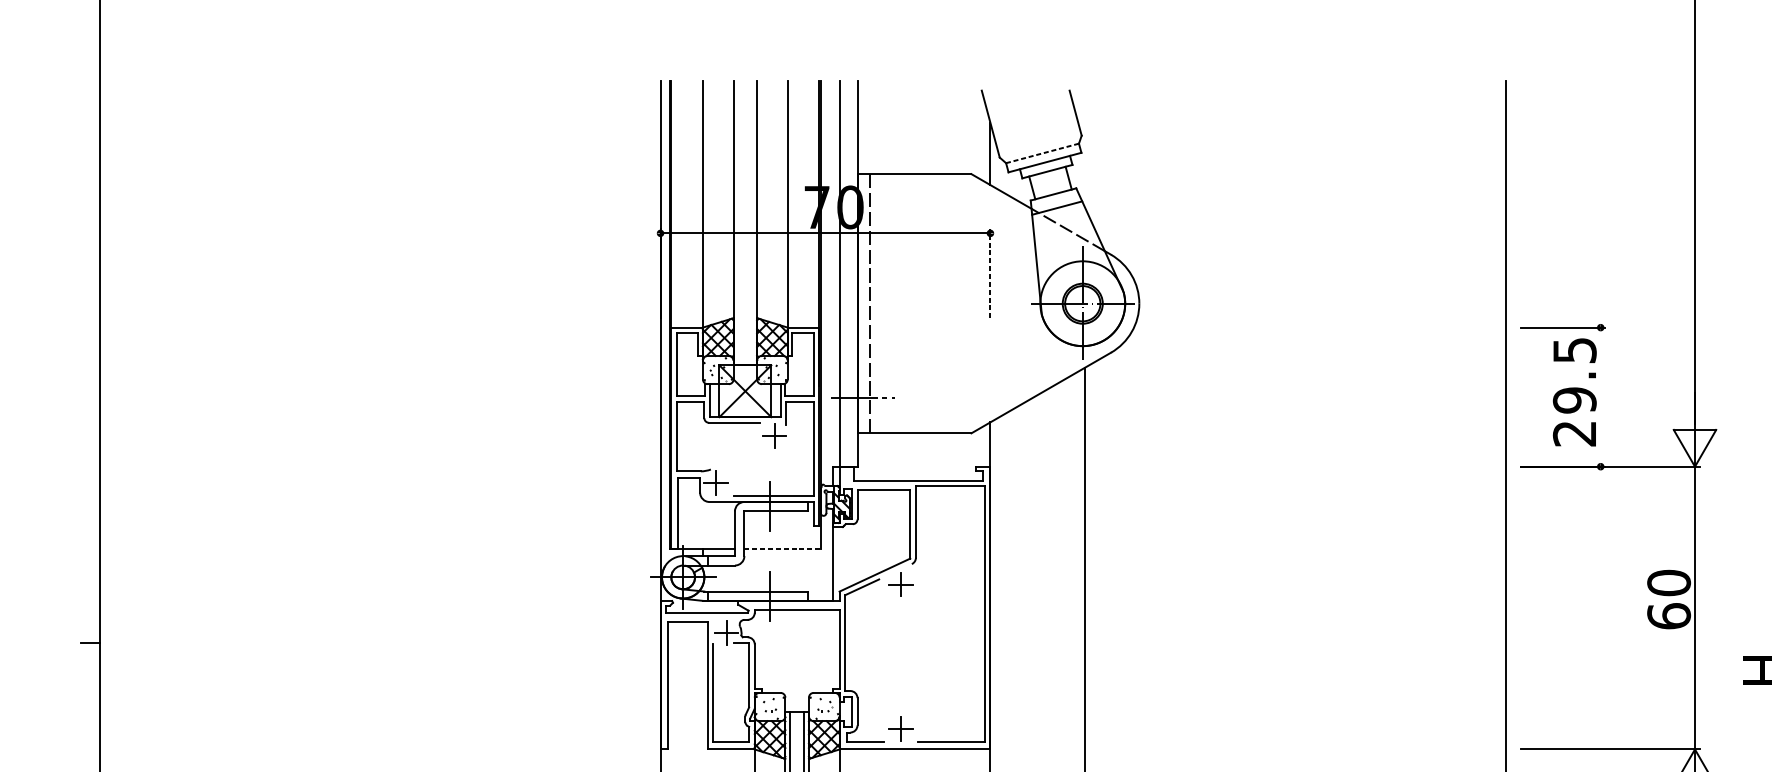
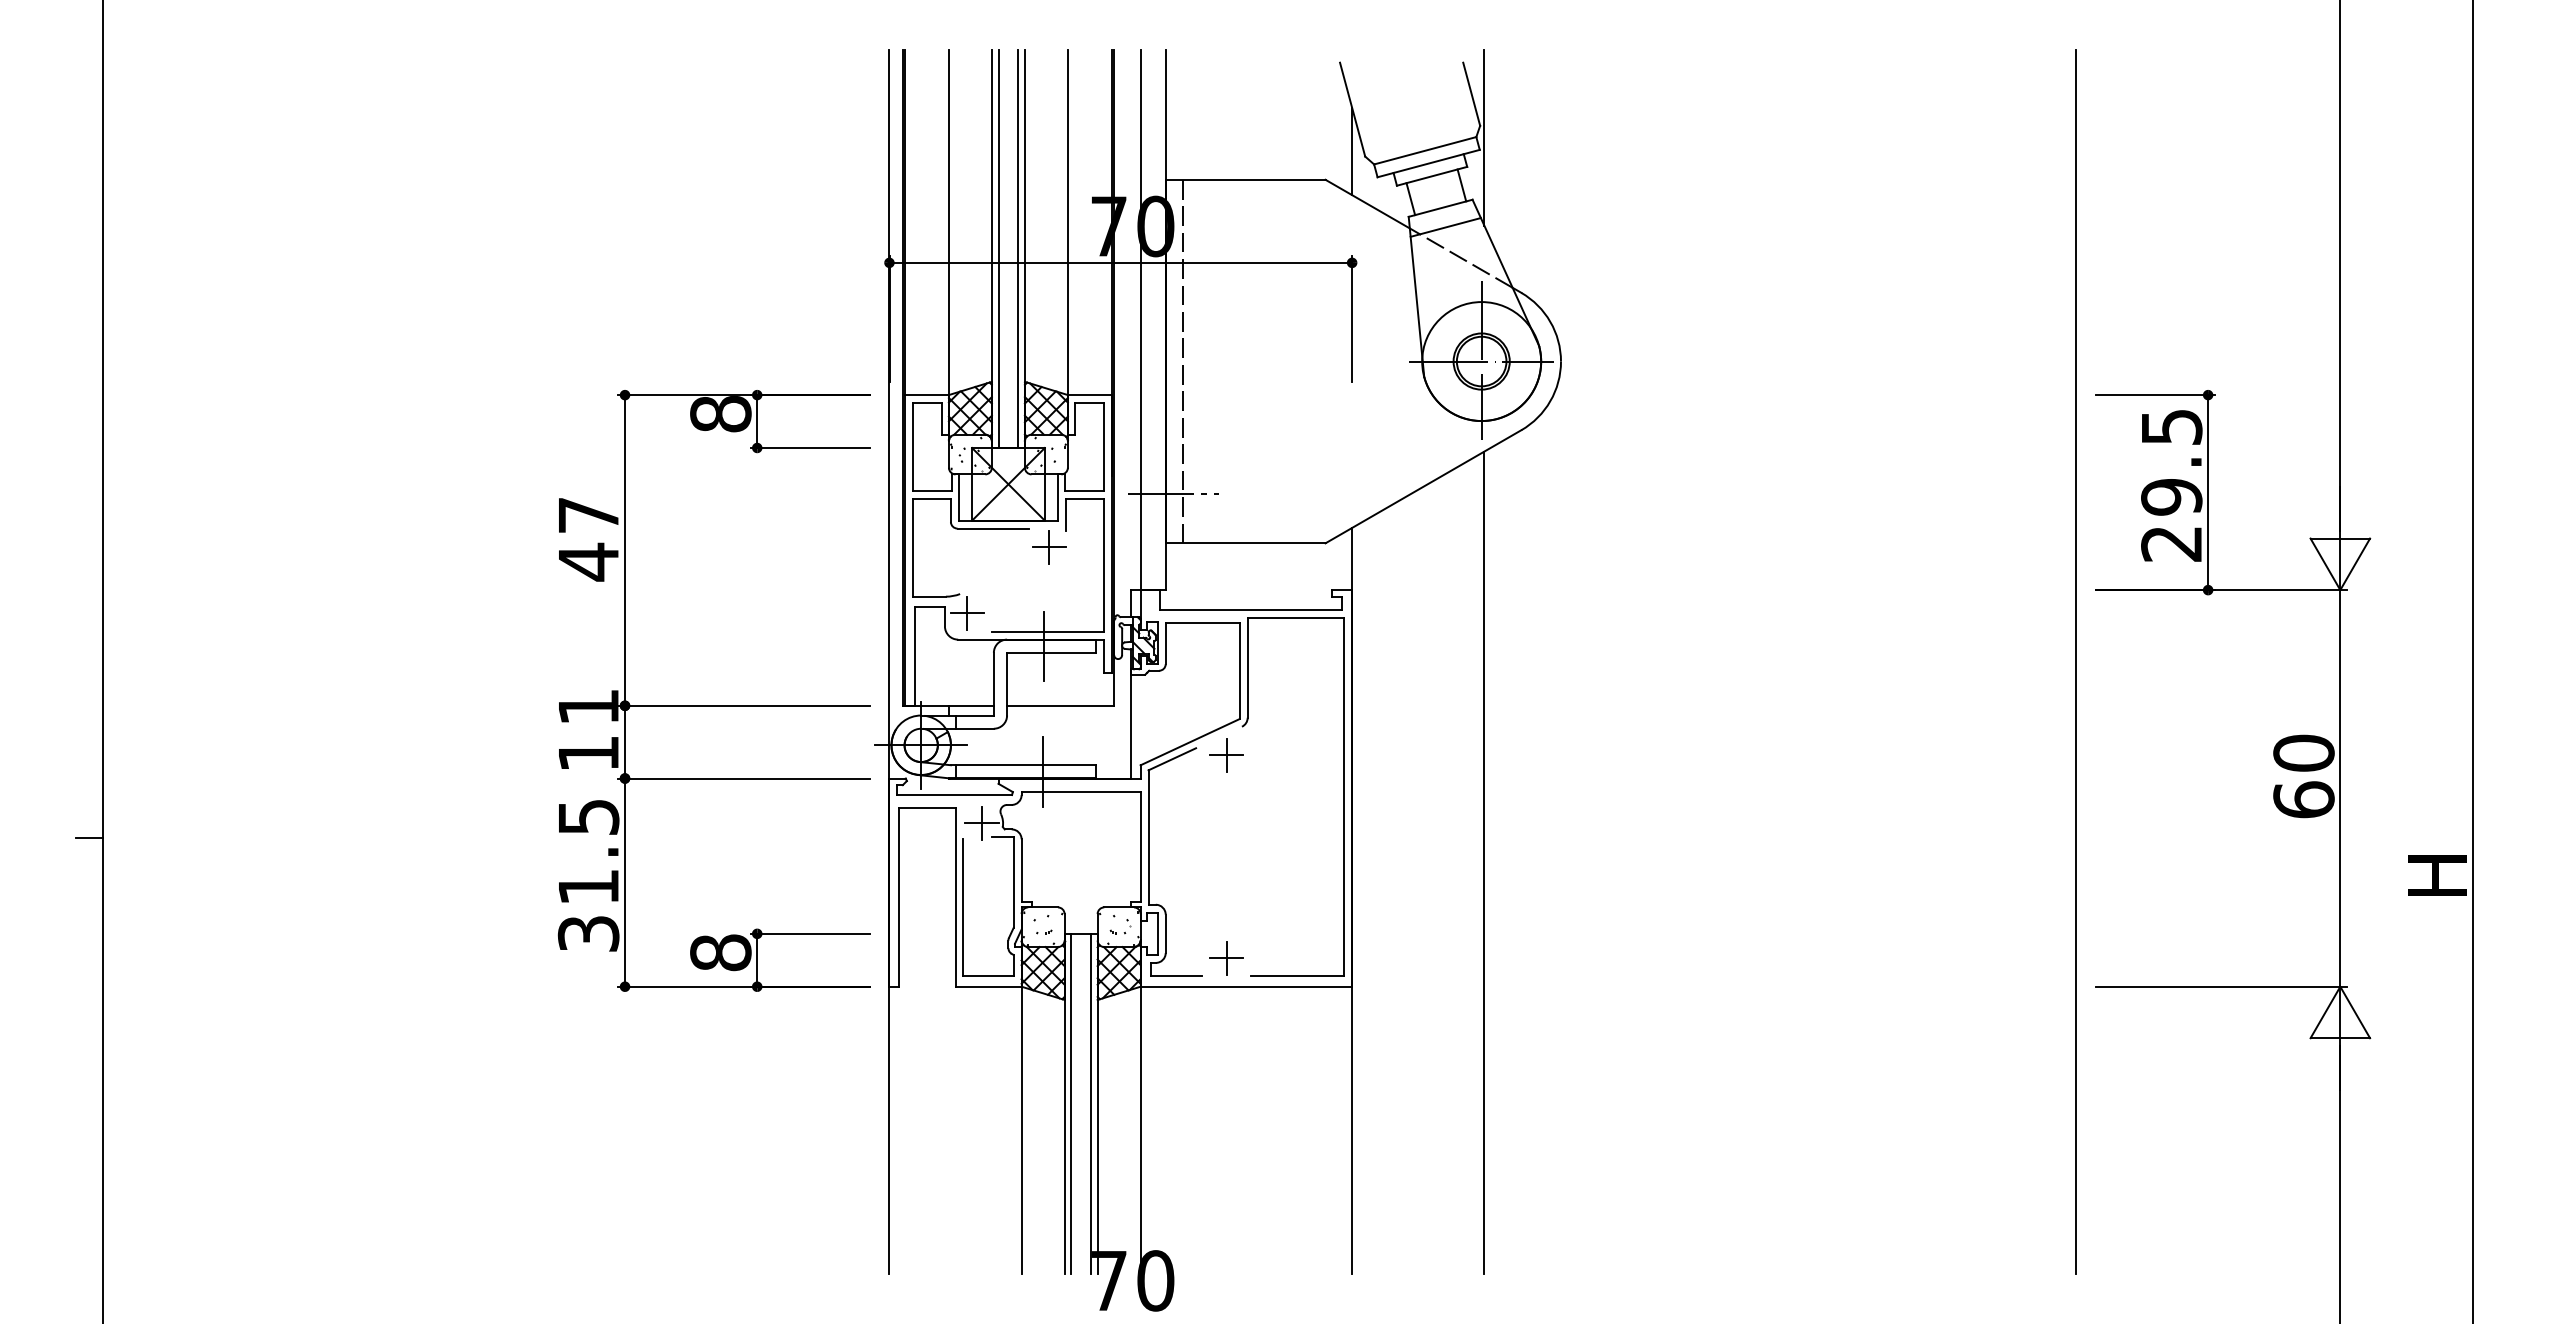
line: (1084, 143) -> (1484, 137), added
line: (1042, 153) -> (1425, 150), dashed -> solid
line: (738, 223) -> (998, 248), added
line: (752, 223) -> (1018, 248), added
line: (990, 273) -> (1352, 319), dashed -> solid
line: (1601, 397) -> (2208, 492), added
part: (535, 548) -> (713, 705), added
line: (782, 548) -> (1060, 705), dashed -> solid

